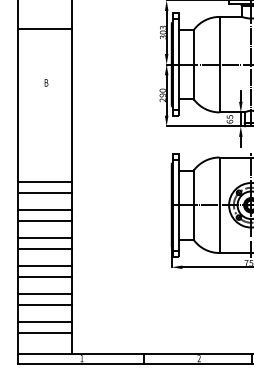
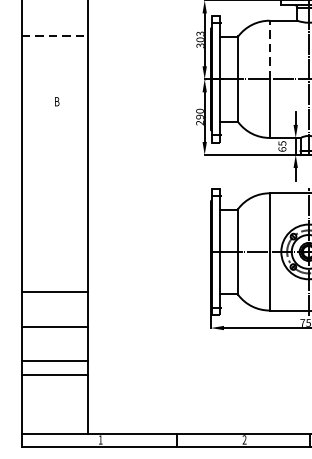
line: (45, 29) -> (55, 36), solid -> dashed
line: (219, 40) -> (269, 49), solid -> dashed
line: (44, 182) -> (54, 223), removed
line: (44, 193) -> (54, 237), removed
line: (44, 210) -> (54, 258), removed
line: (44, 221) -> (54, 271), removed
line: (44, 248) -> (54, 304), removed
line: (44, 277) -> (54, 340), removed
line: (44, 322) -> (54, 395), removed
line: (44, 333) -> (54, 409), removed

